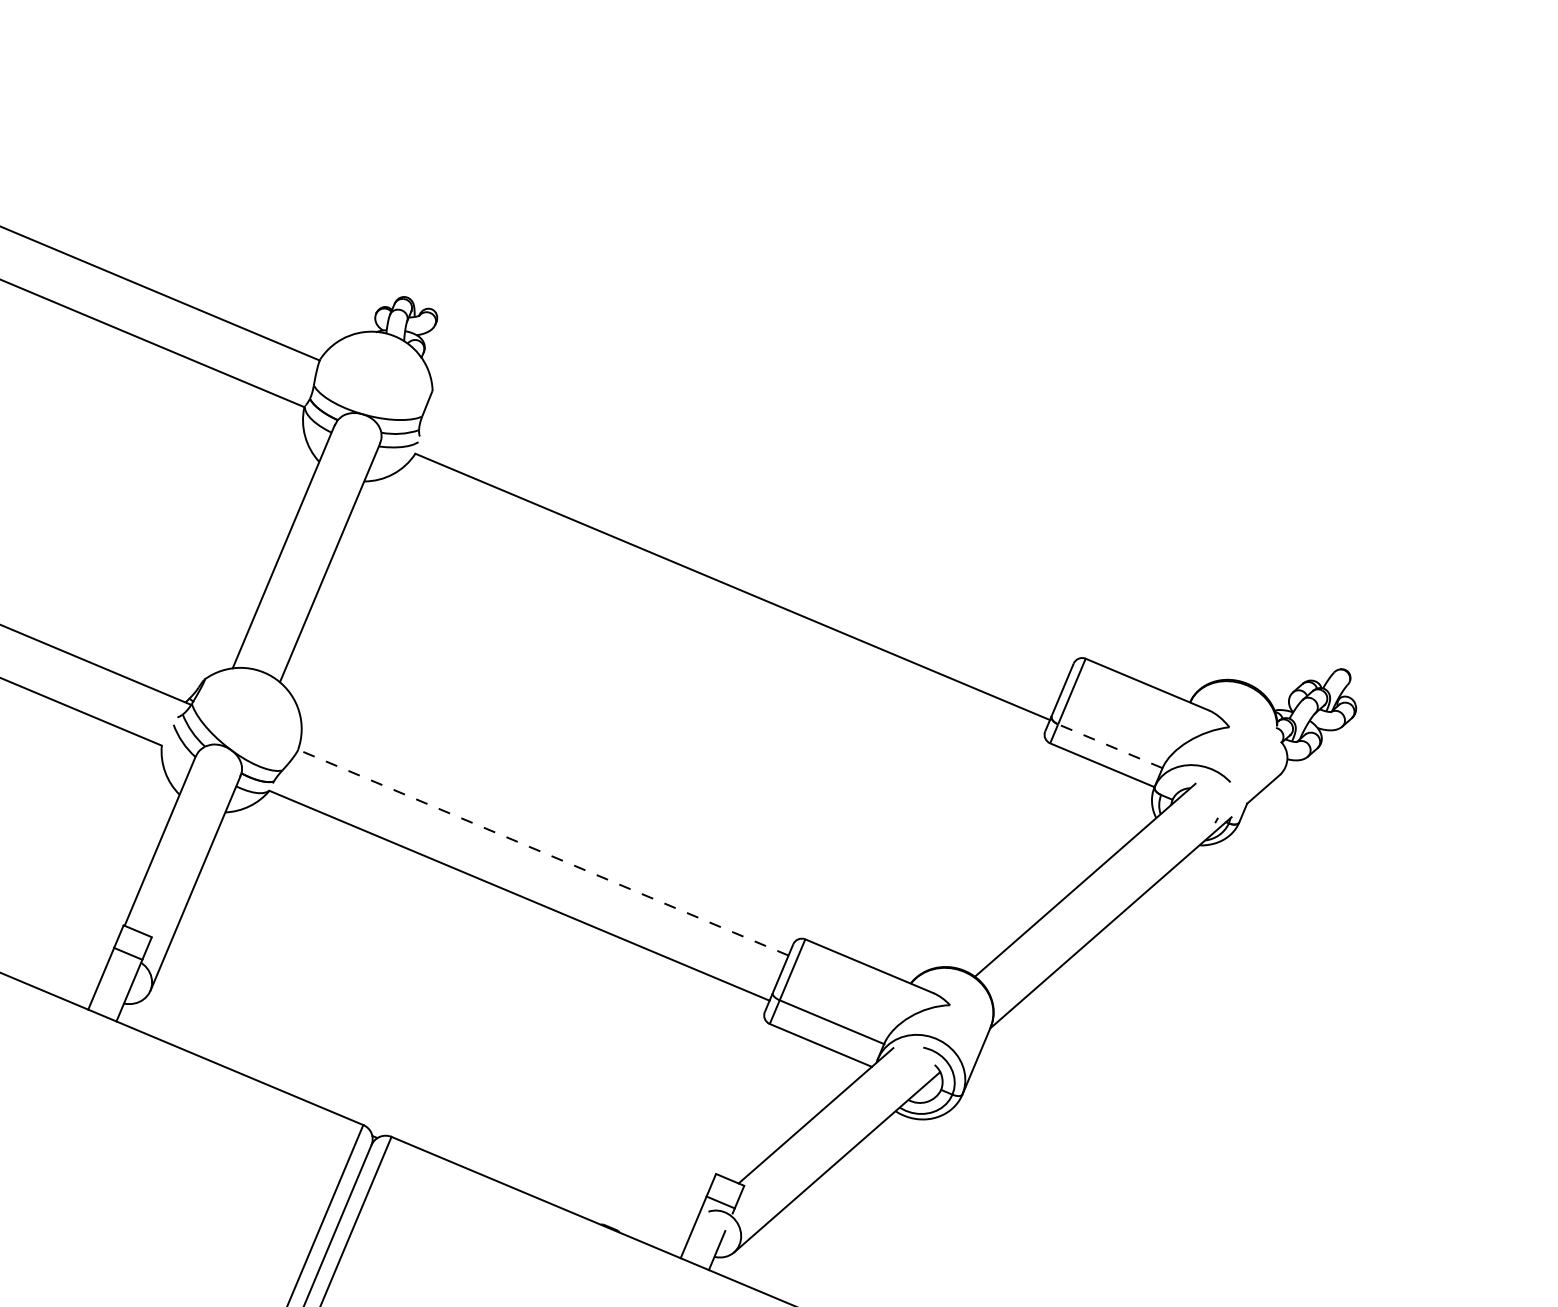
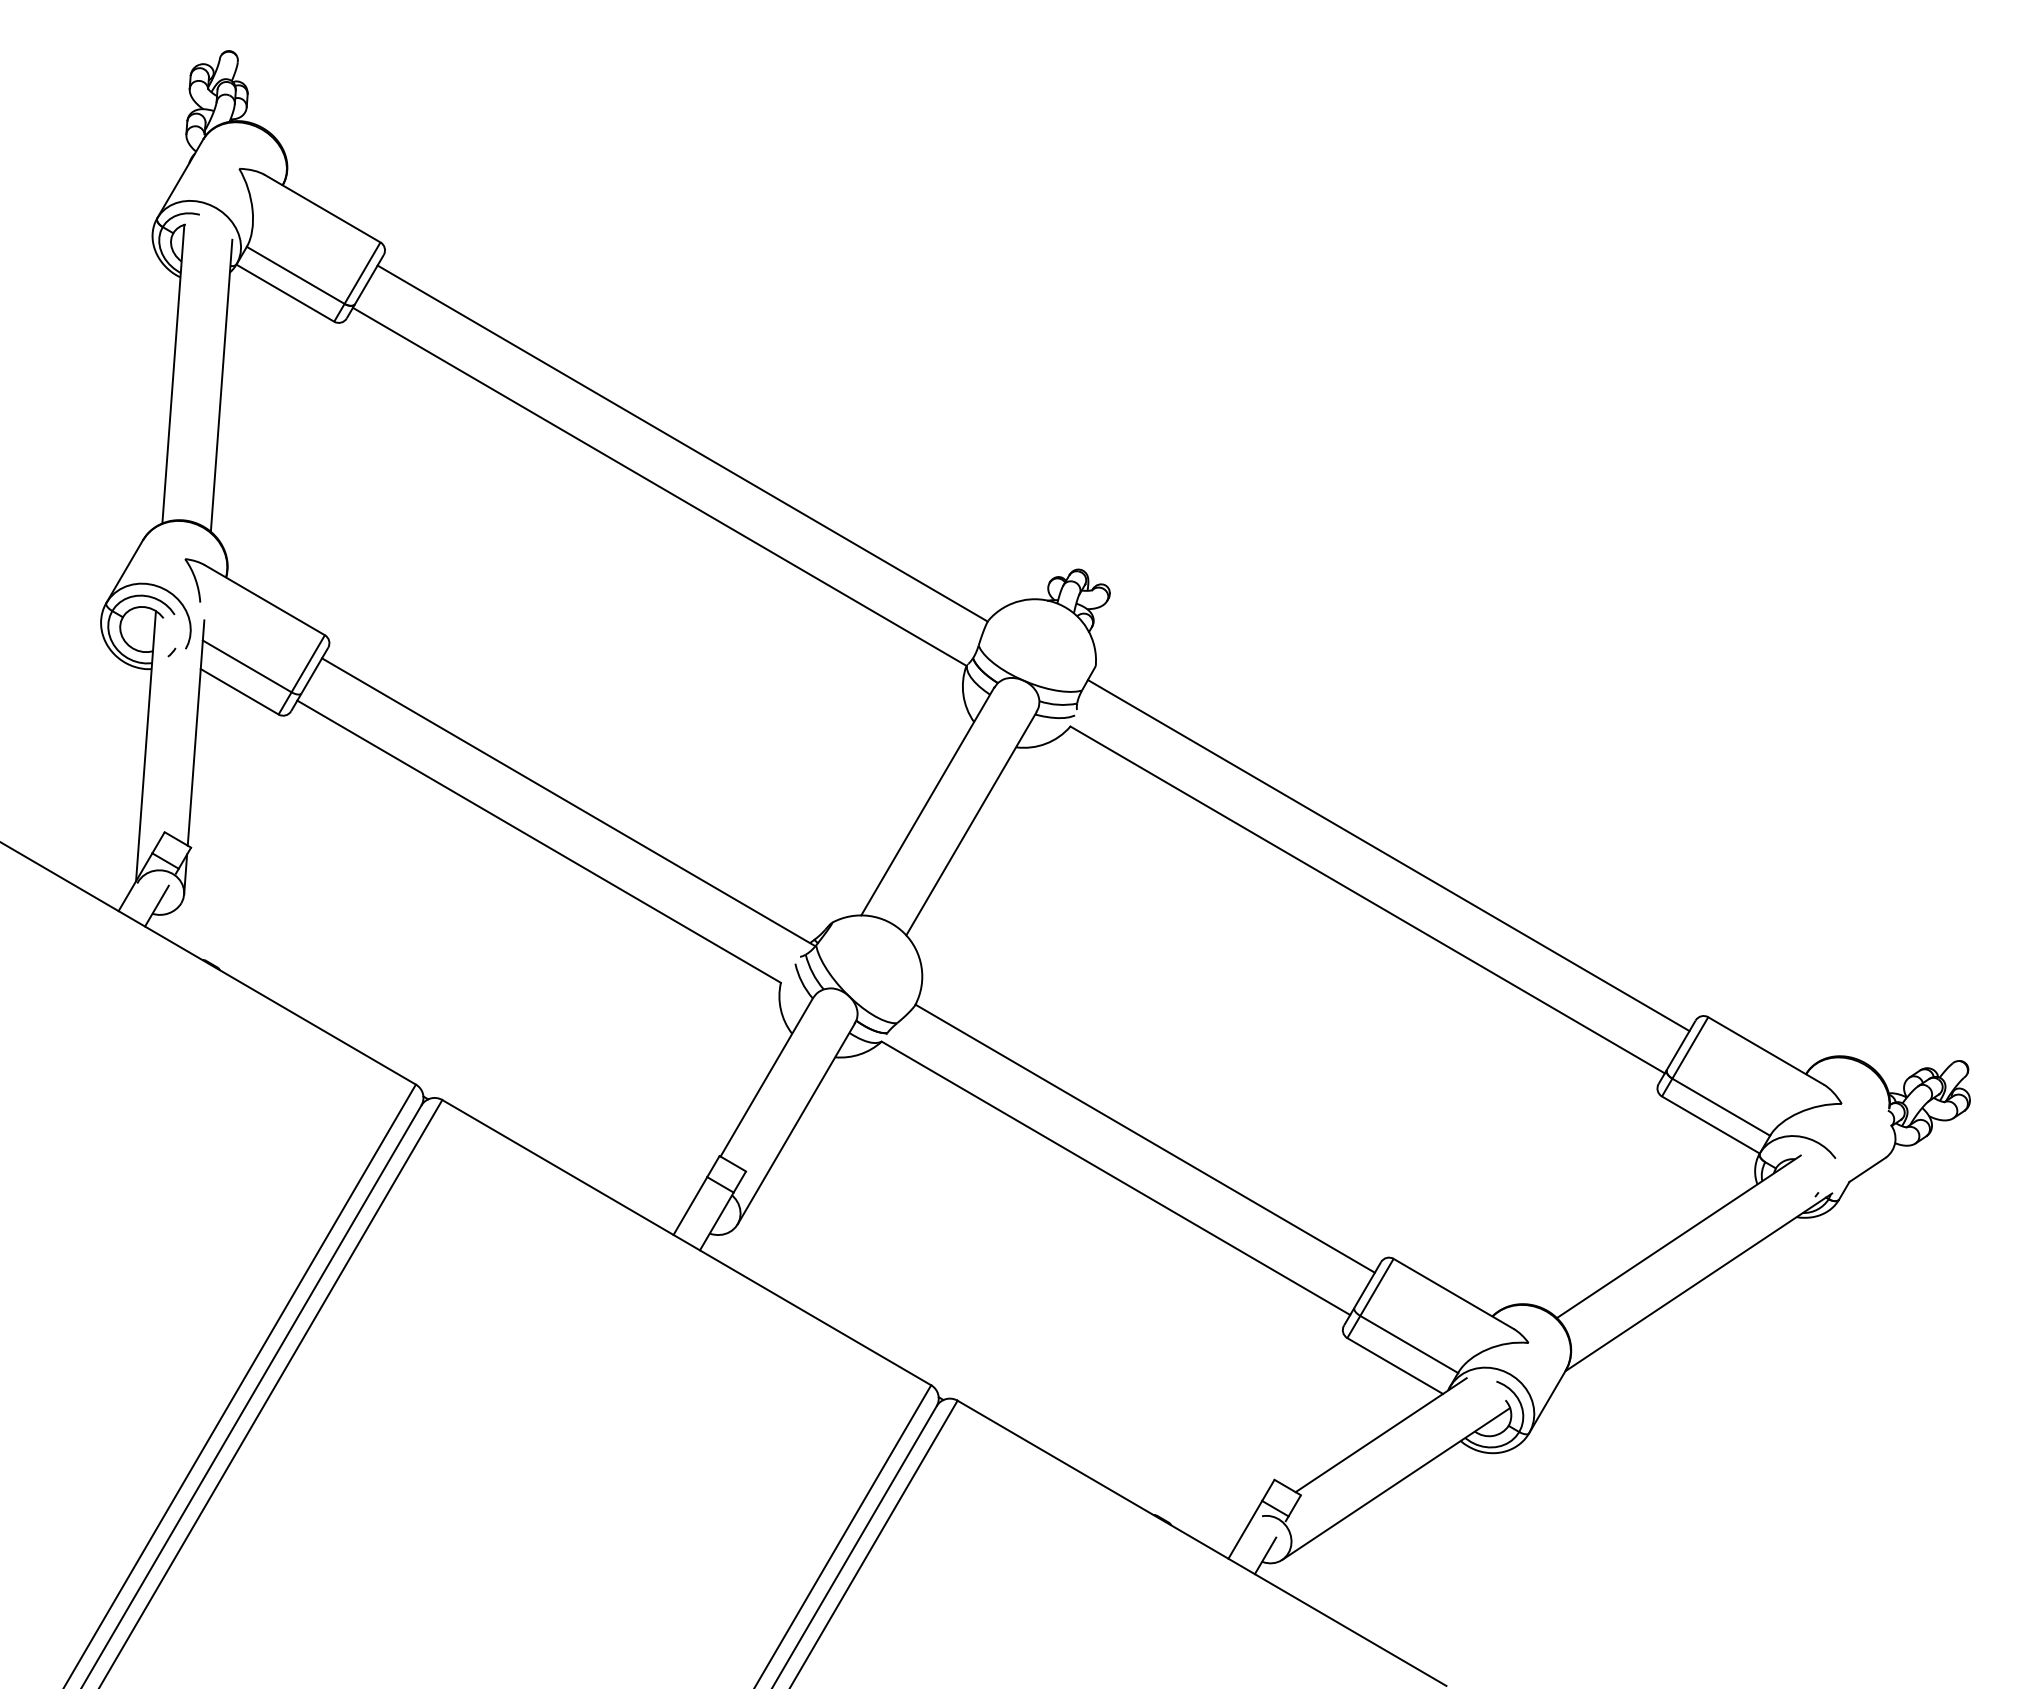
line: (747, 540) -> (1388, 855), added
line: (1110, 746) -> (1721, 1107), dashed -> solid
line: (543, 852) -> (1145, 1138), dashed -> solid

